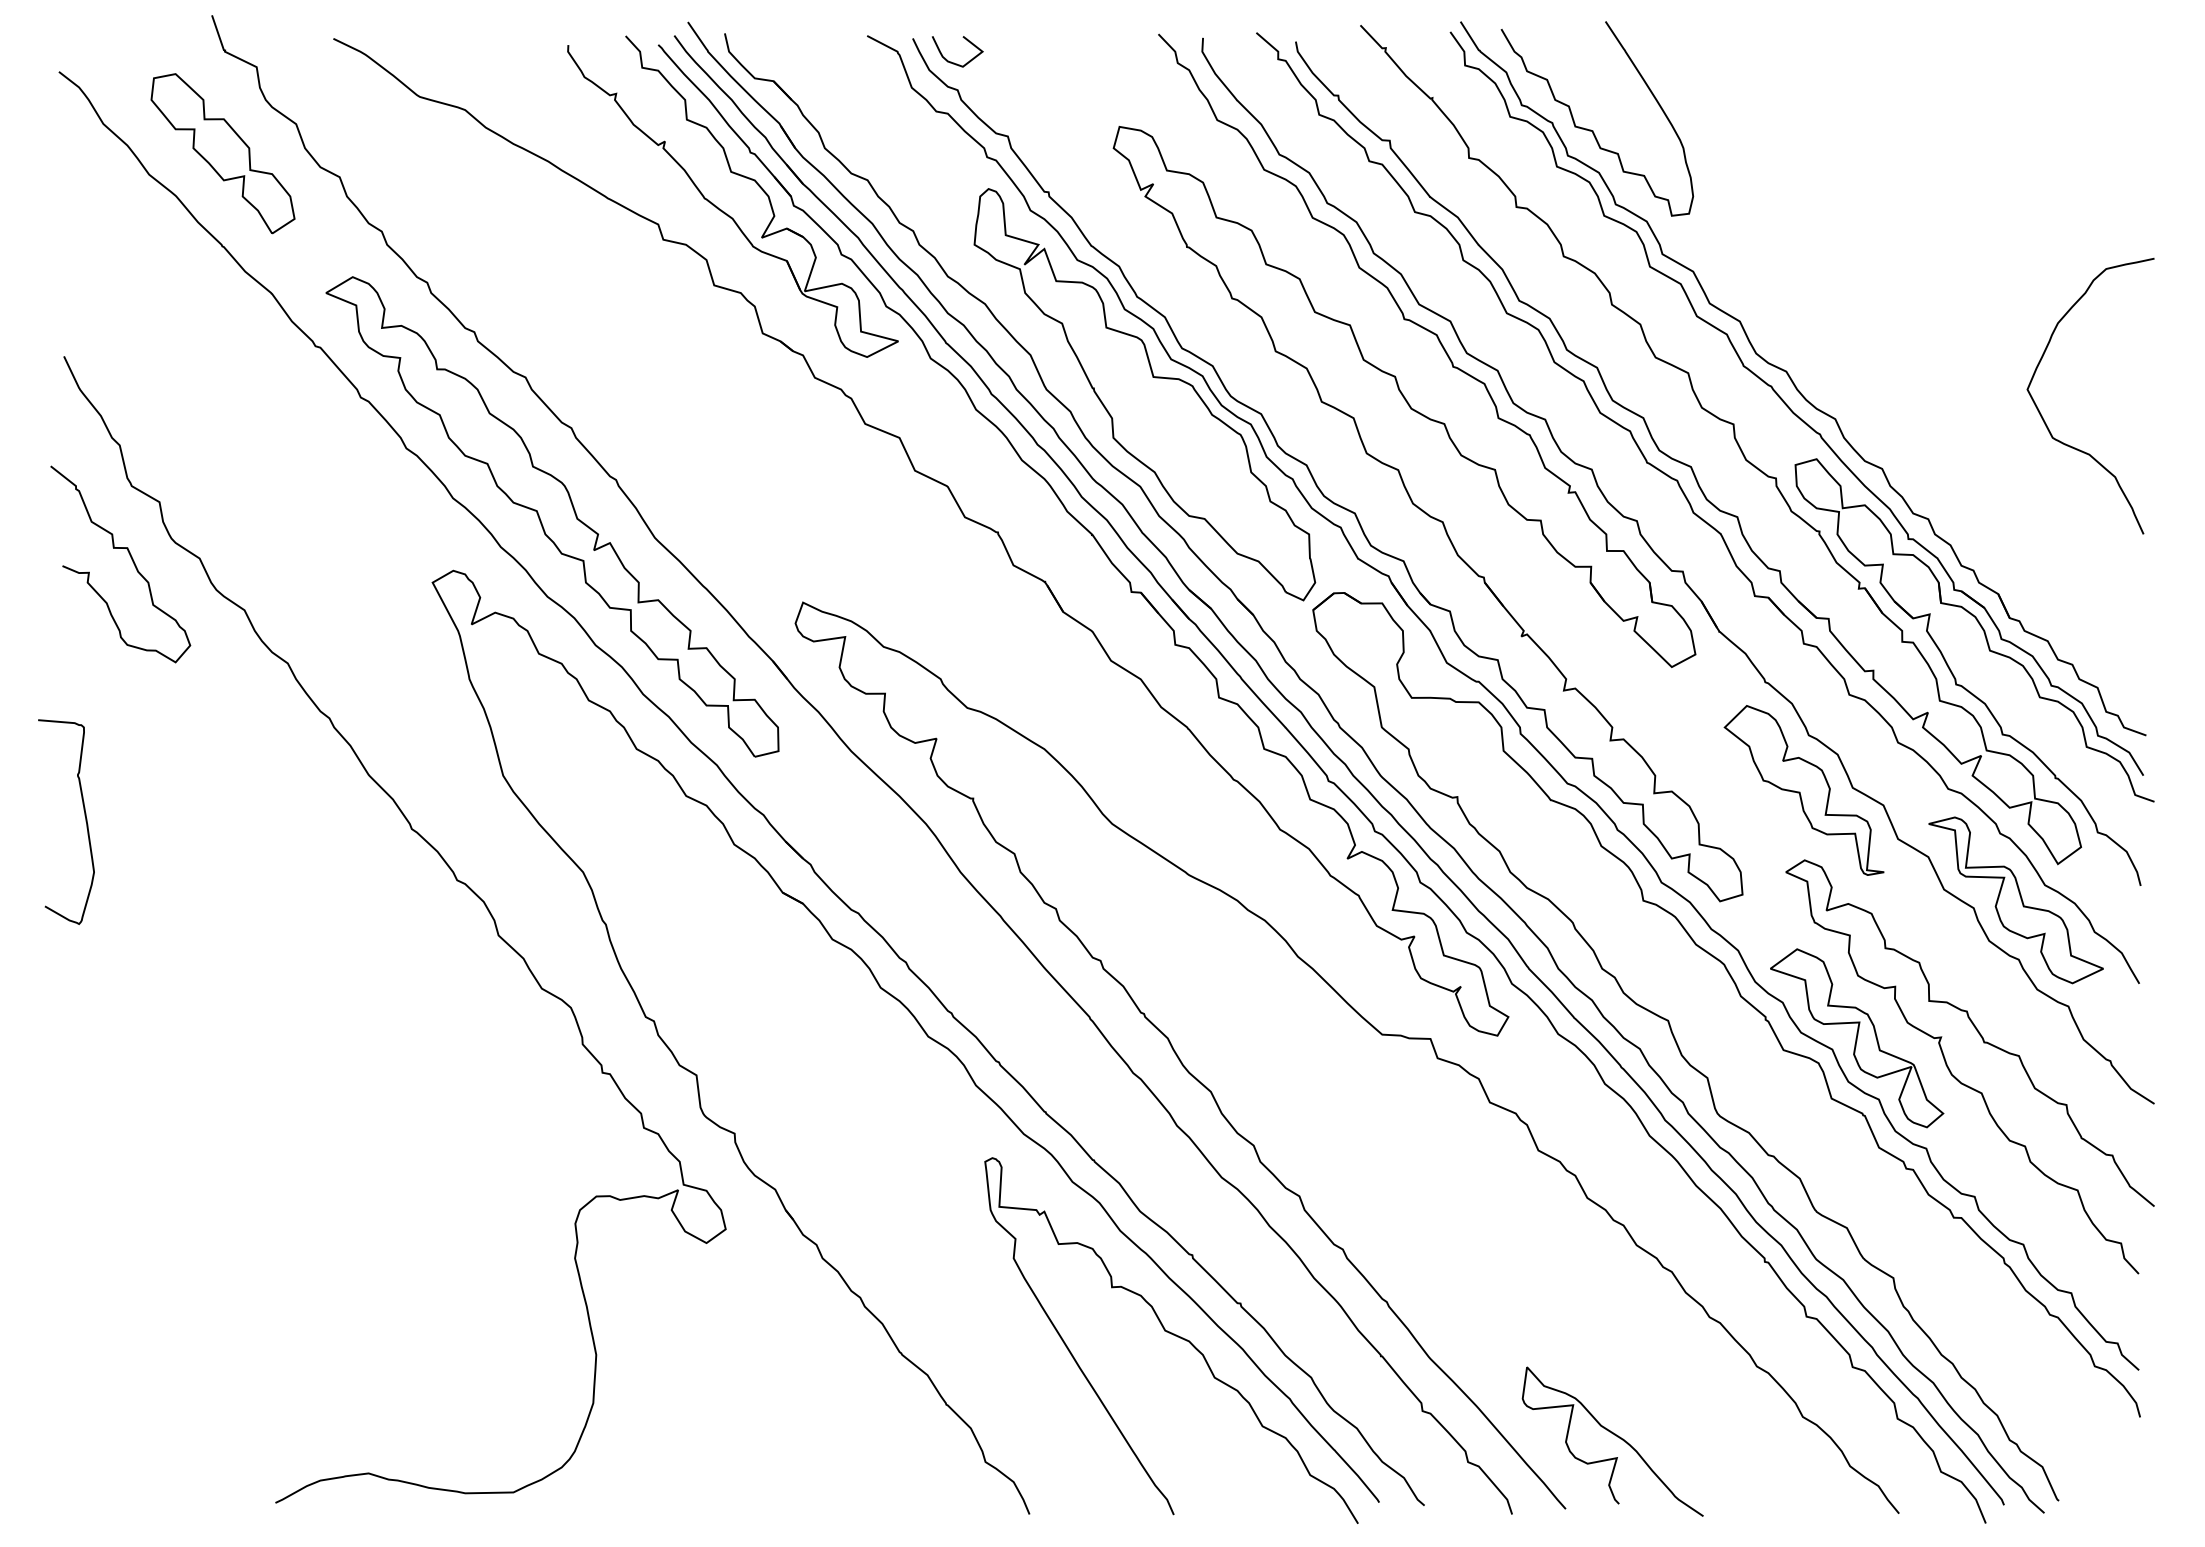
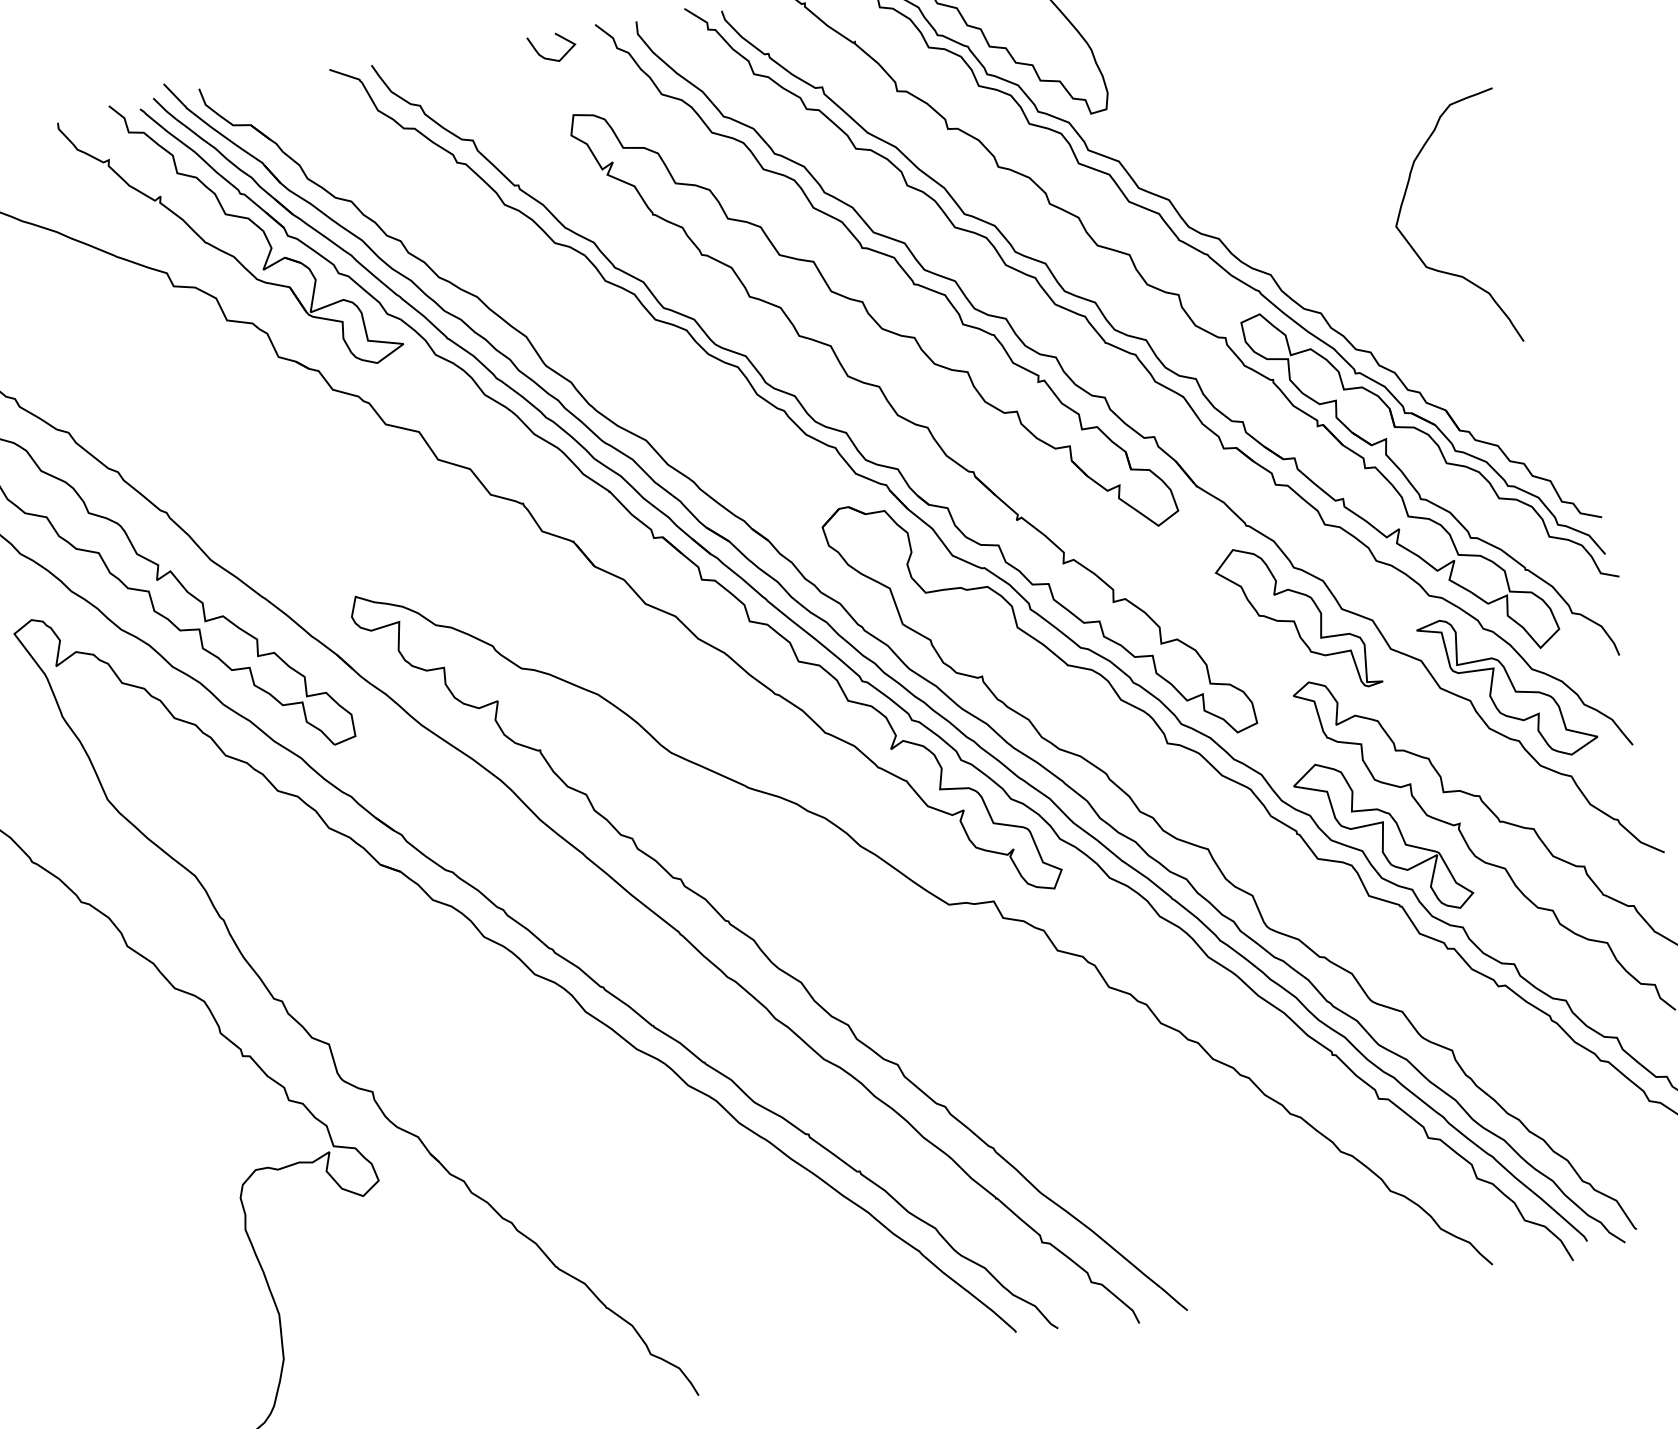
curve: (954, 62) -> (551, 58), moved
part: (1144, 394) -> (636, 355), removed
curve: (2044, 419) -> (1416, 251), moved
curve: (1173, 1335) -> (803, 1210), removed
curve: (1614, 1435) -> (1221, 1236), removed

